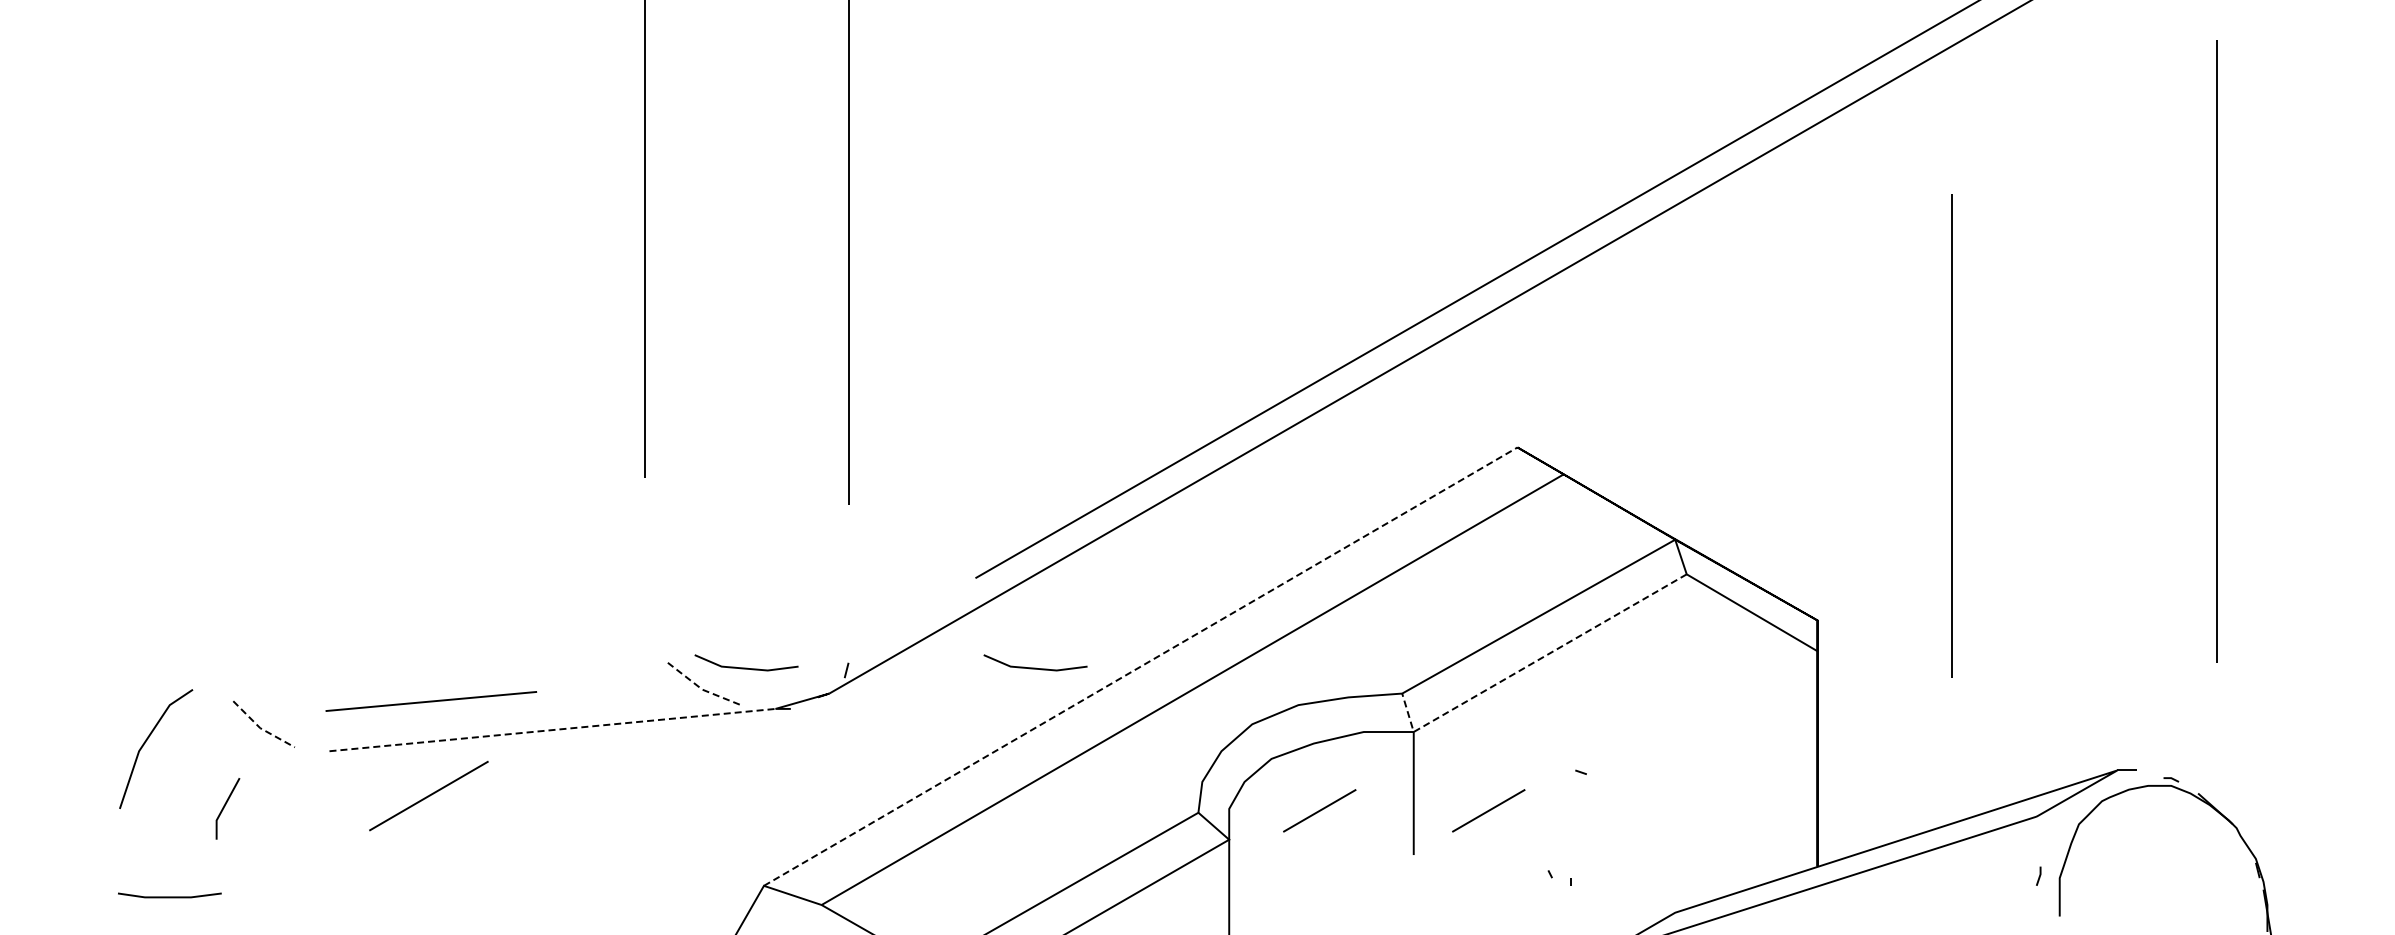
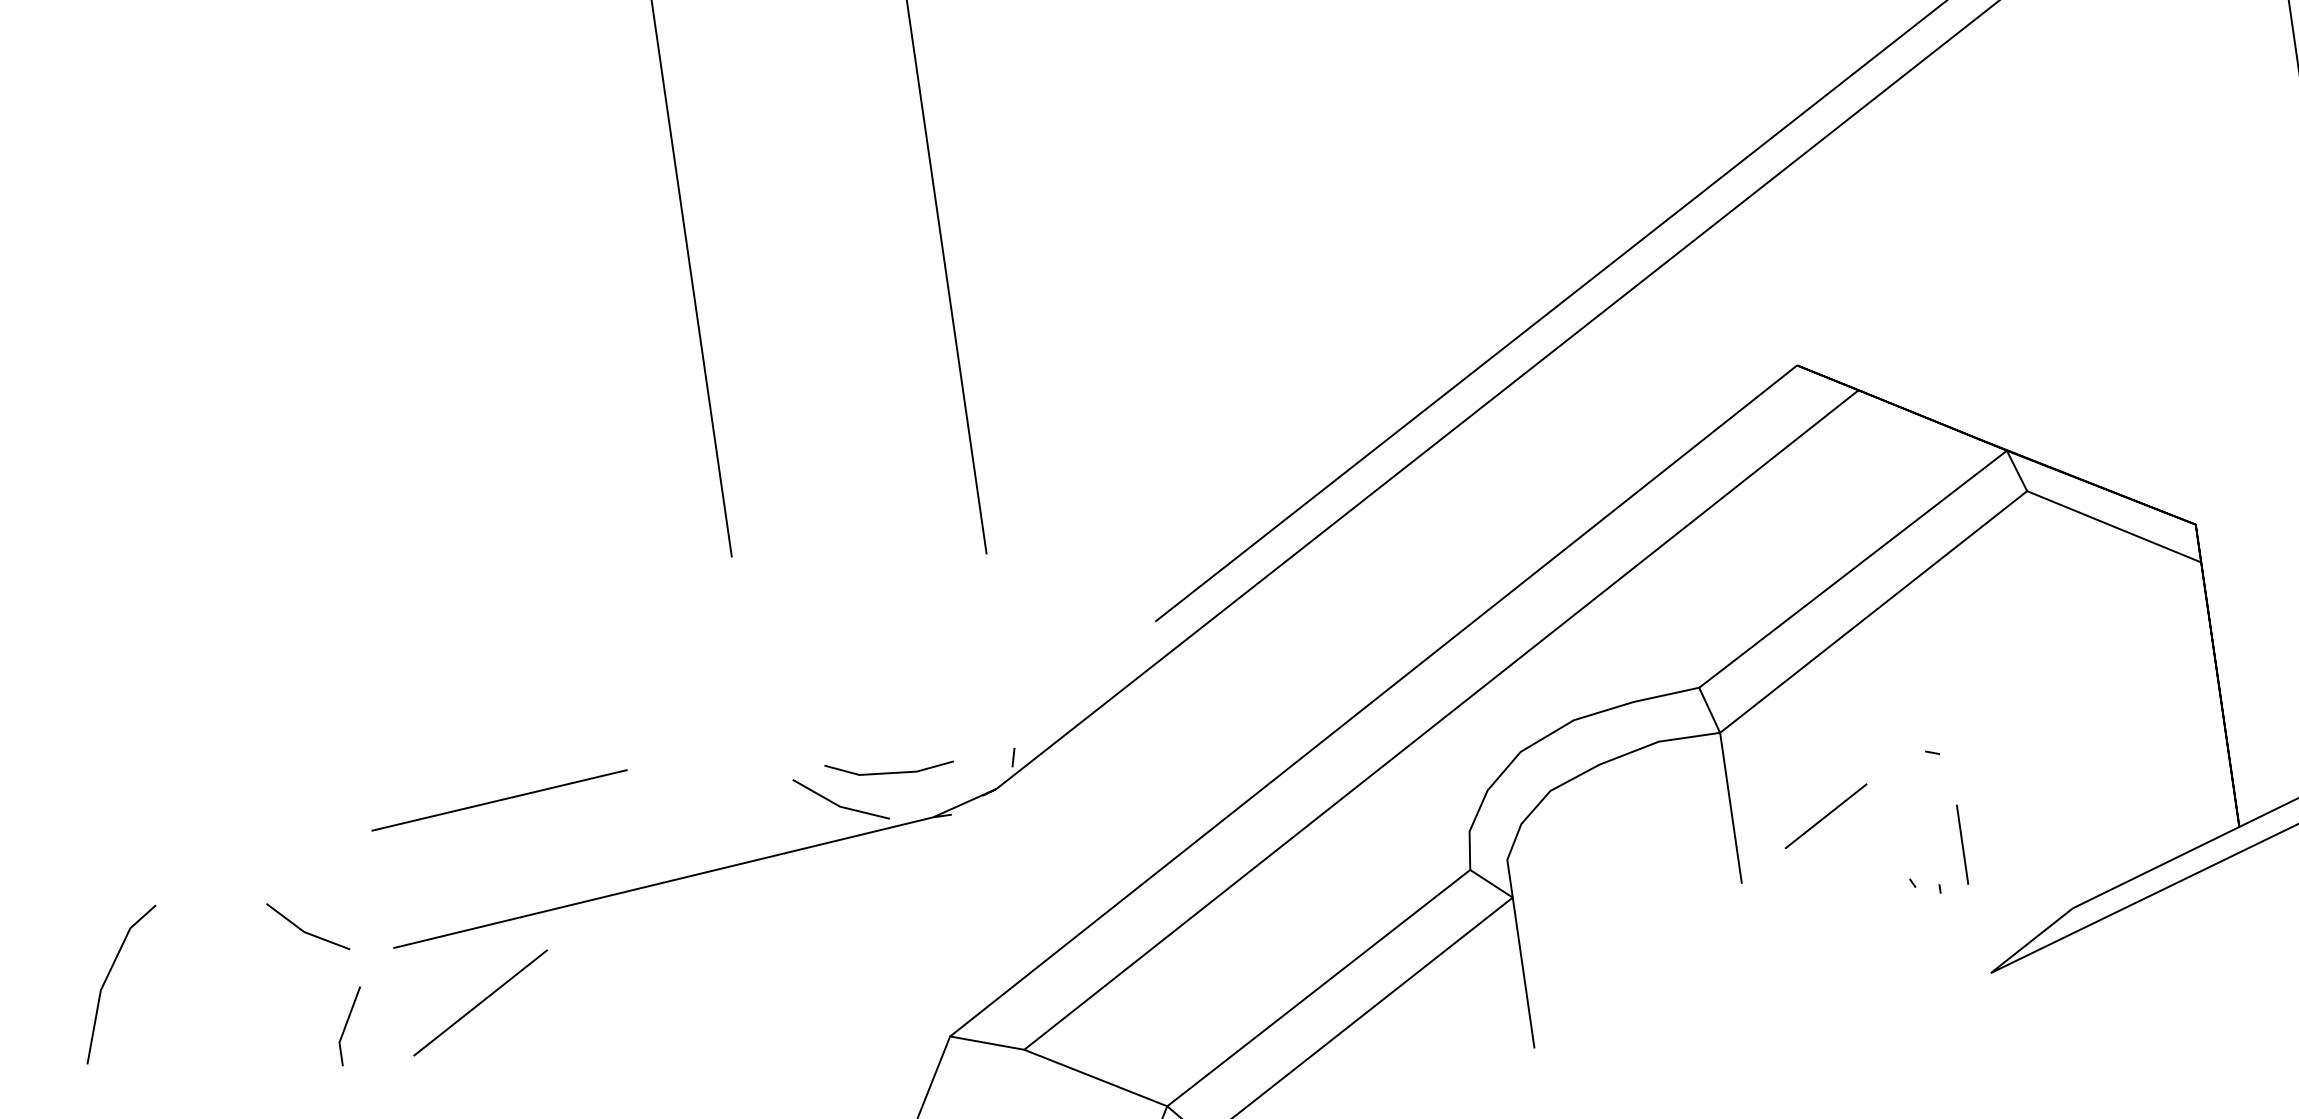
line: (1532, 663) -> (1853, 627), dashed -> solid
line: (1140, 666) -> (1373, 700), dashed -> solid
line: (1035, 667) -> (1244, 720), removed
line: (702, 689) -> (840, 806), dashed -> solid
line: (431, 701) -> (499, 800), moved
line: (260, 728) -> (304, 932), dashed -> solid
line: (552, 730) -> (663, 883), dashed -> solid
part: (146, 742) -> (108, 978), moved
line: (428, 795) -> (480, 1002), moved
line: (225, 806) -> (347, 1023), moved
line: (1319, 810) -> (1618, 845), removed
line: (1593, 849) -> (1961, 845), added

